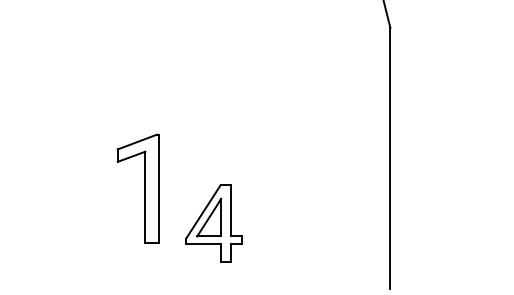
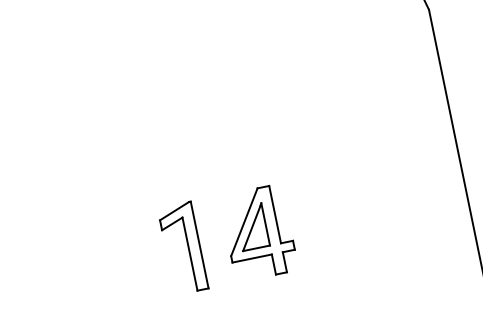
part: (137, 188) -> (182, 248), size x0.71
part: (213, 223) -> (258, 232), moved

